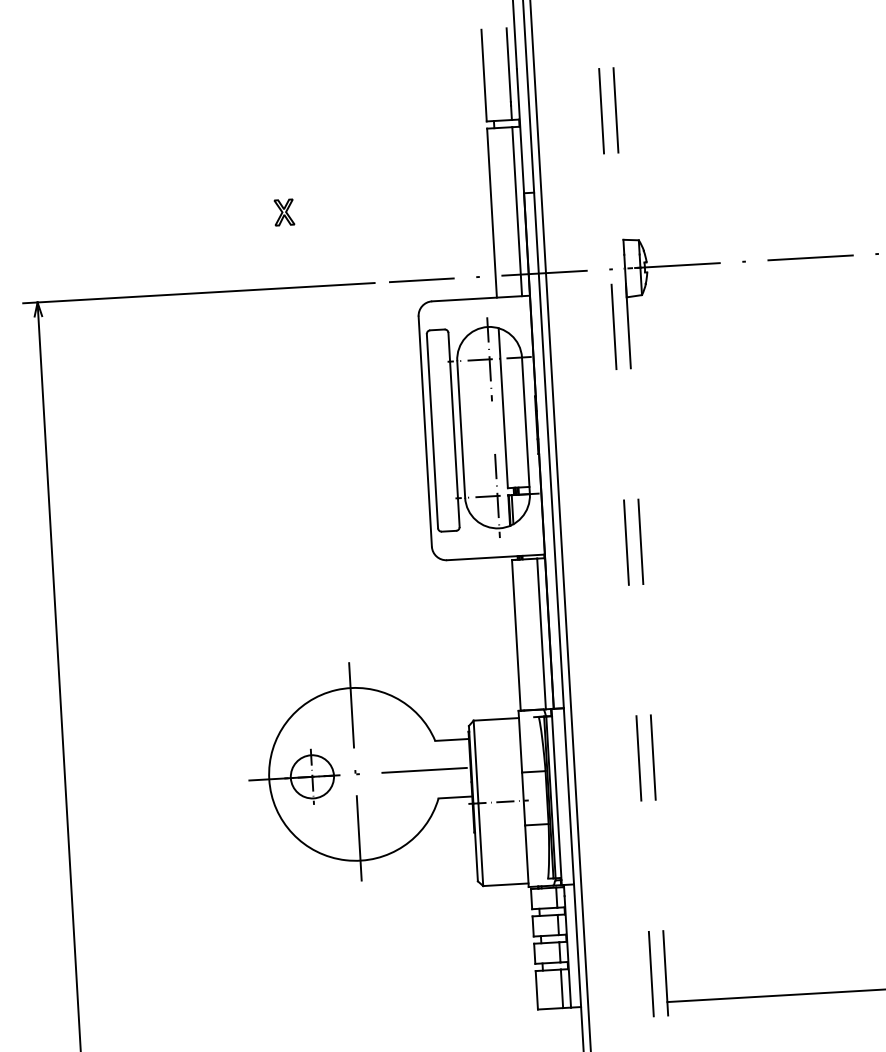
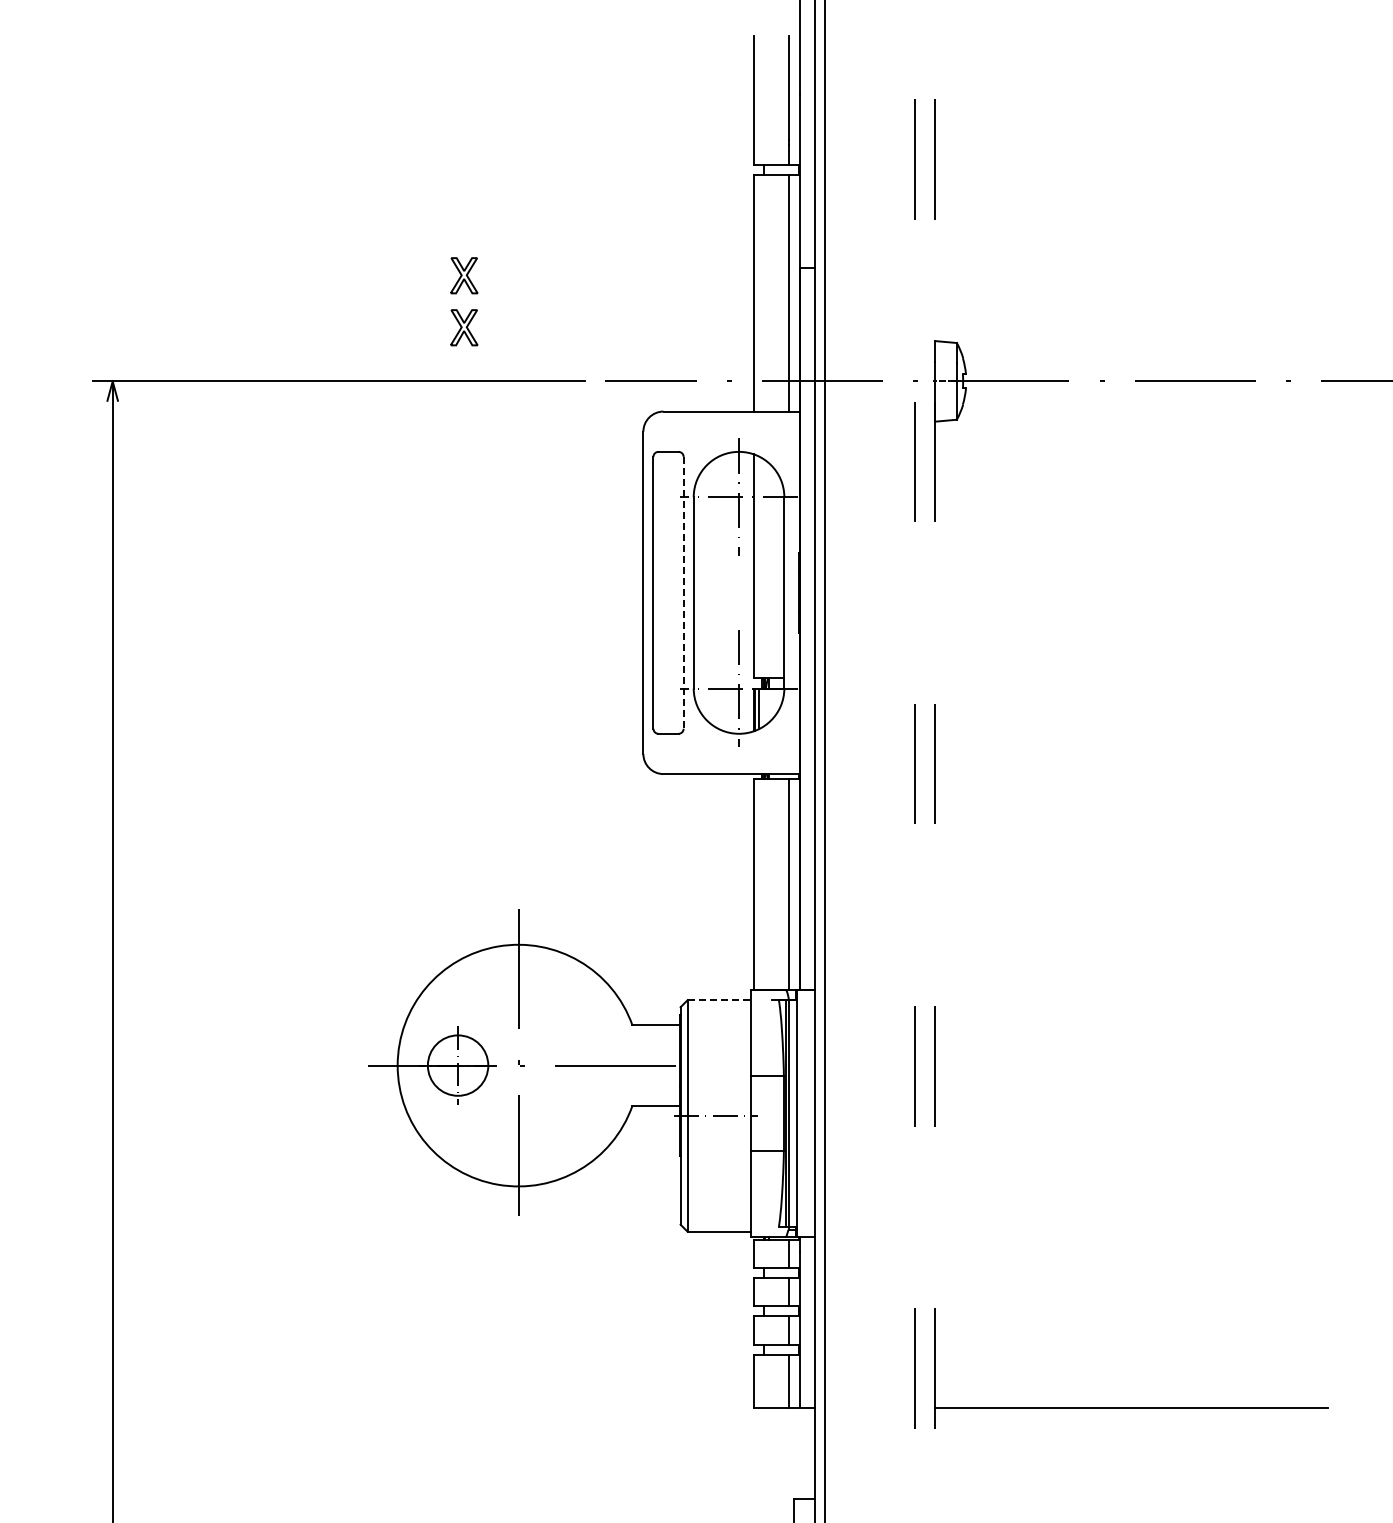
part: (286, 249) -> (464, 327), added
line: (453, 429) -> (683, 592), solid -> dashed
line: (496, 719) -> (719, 1000), solid -> dashed

